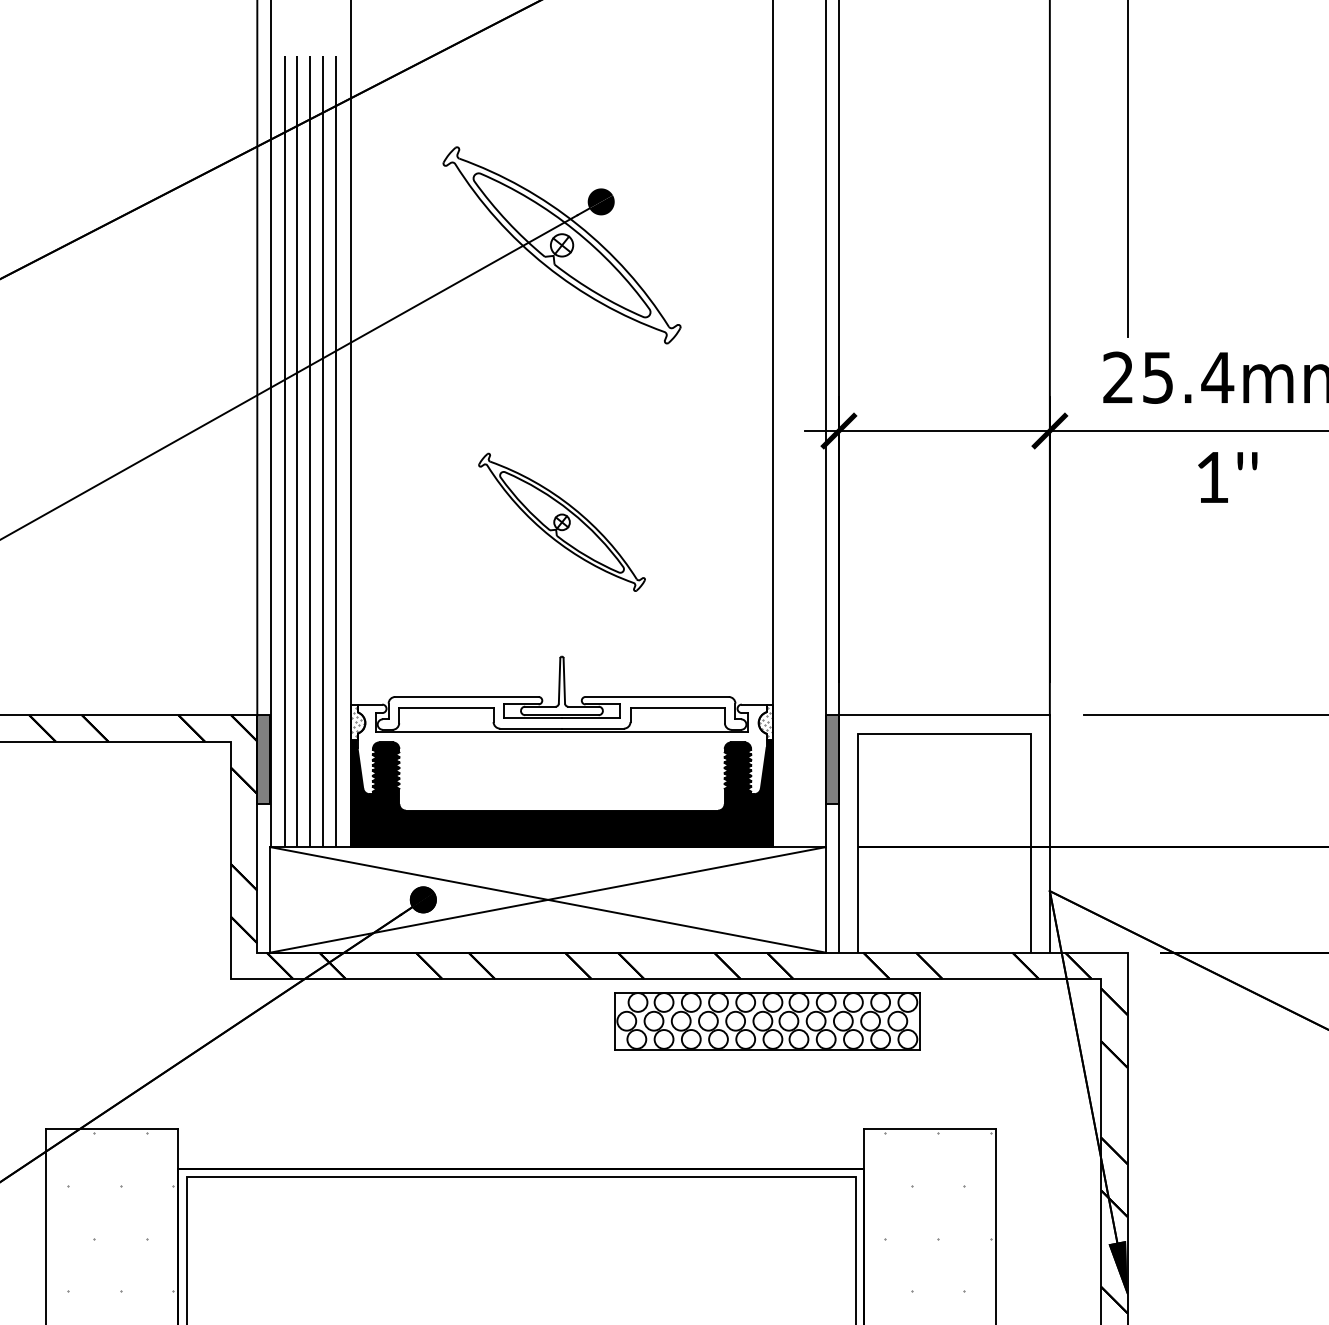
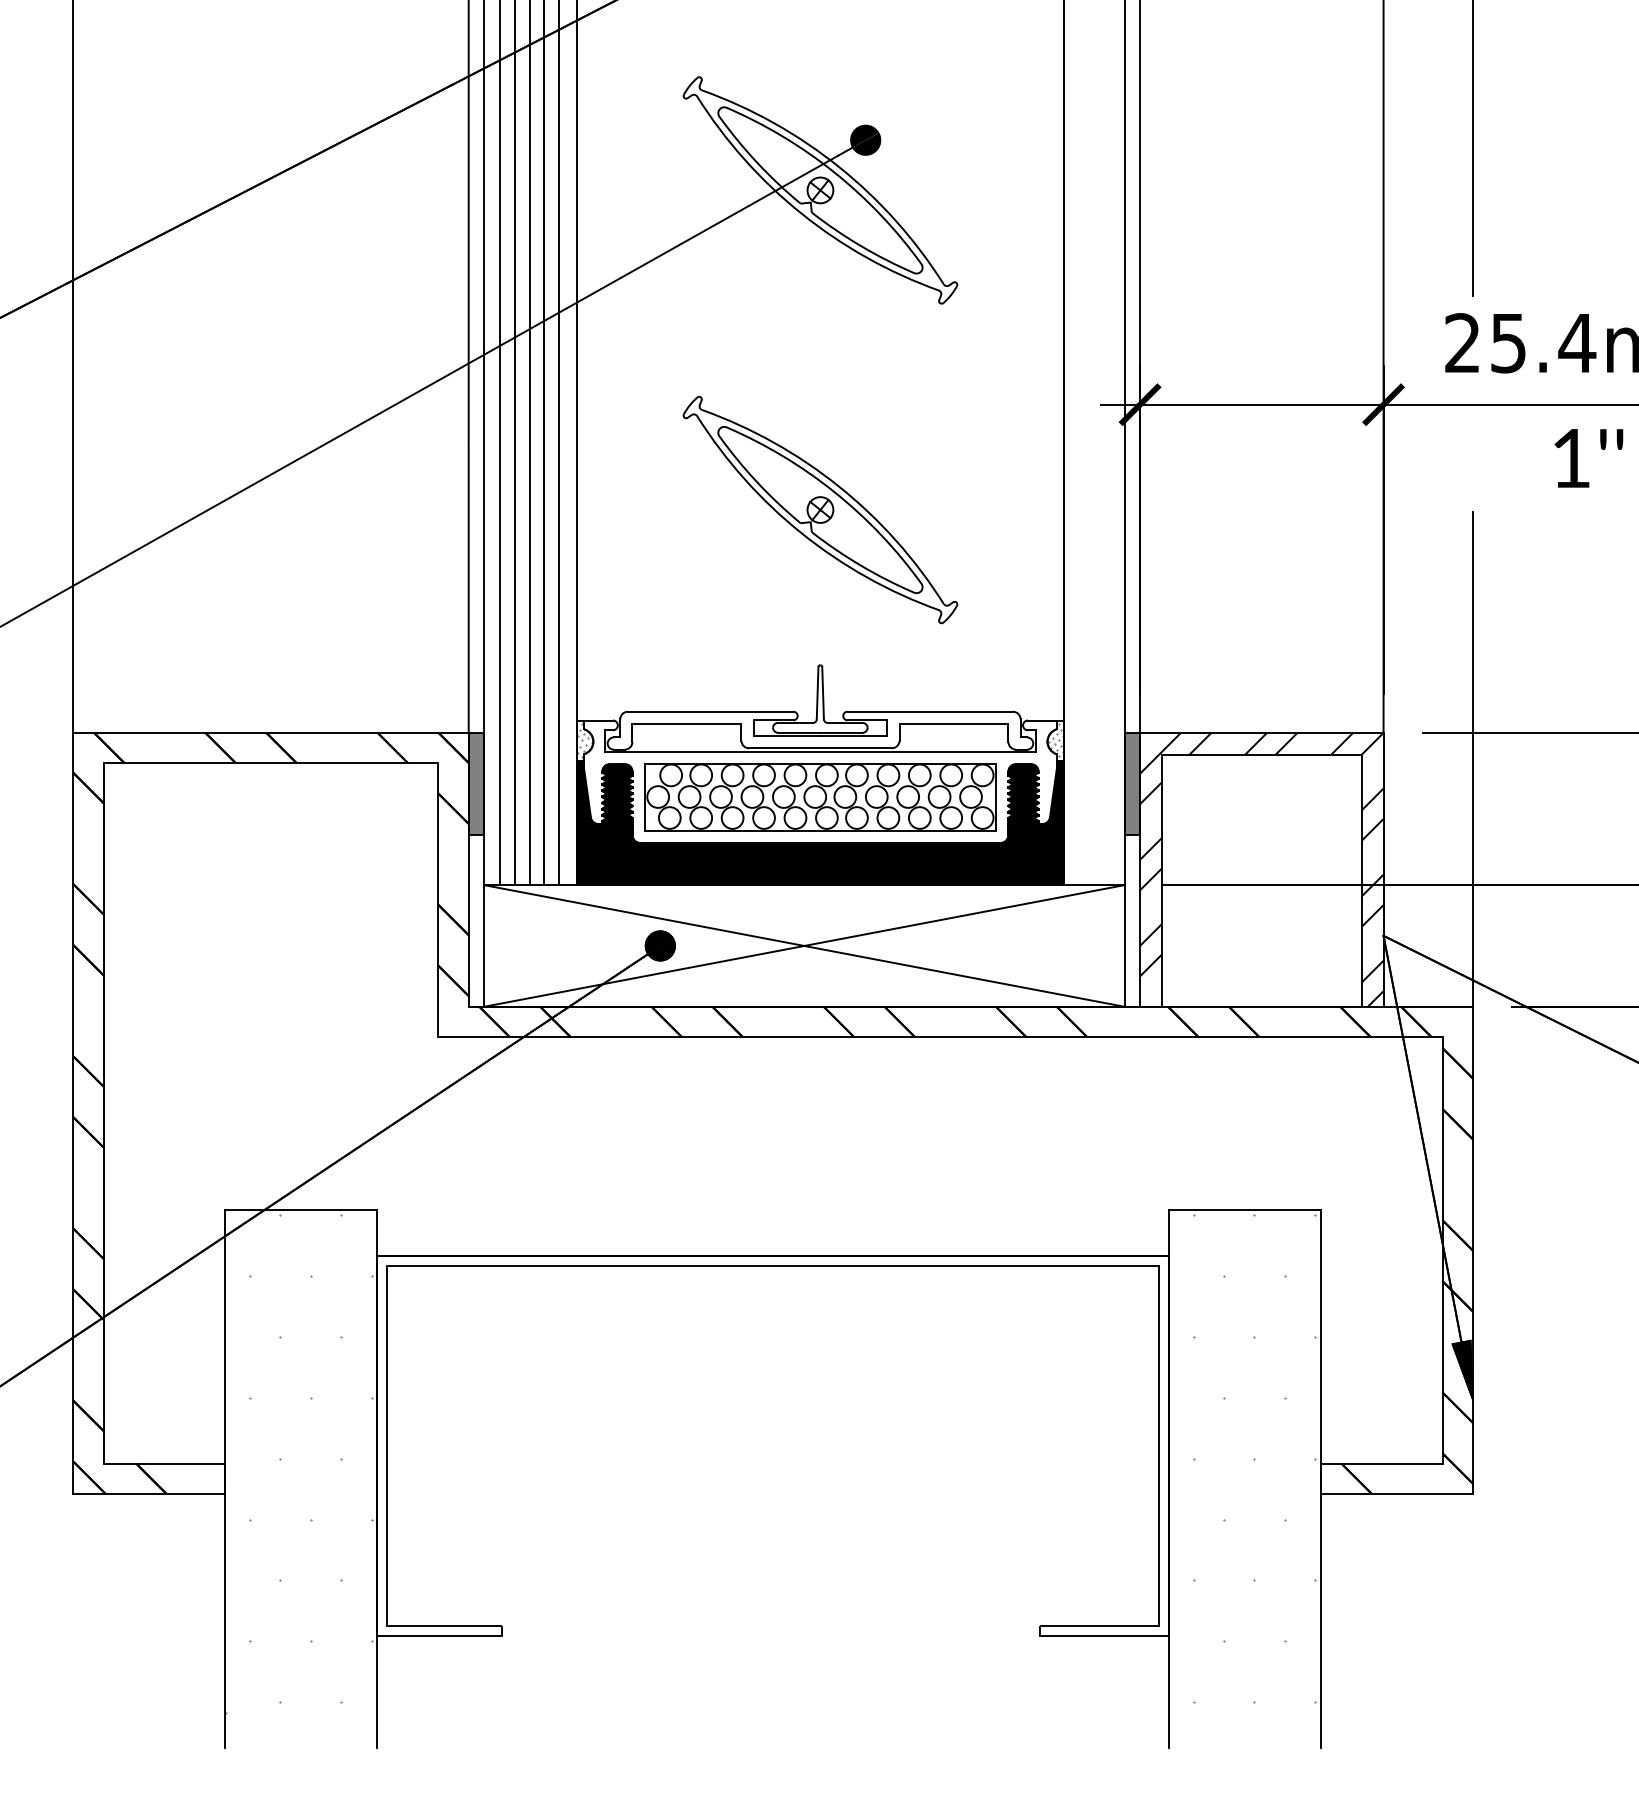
part: (562, 522) -> (820, 510), size x1.43
line: (1127, 737) -> (1473, 758), added
hatch: (944, 833) -> (1261, 869), added
part: (767, 1021) -> (820, 797), moved

